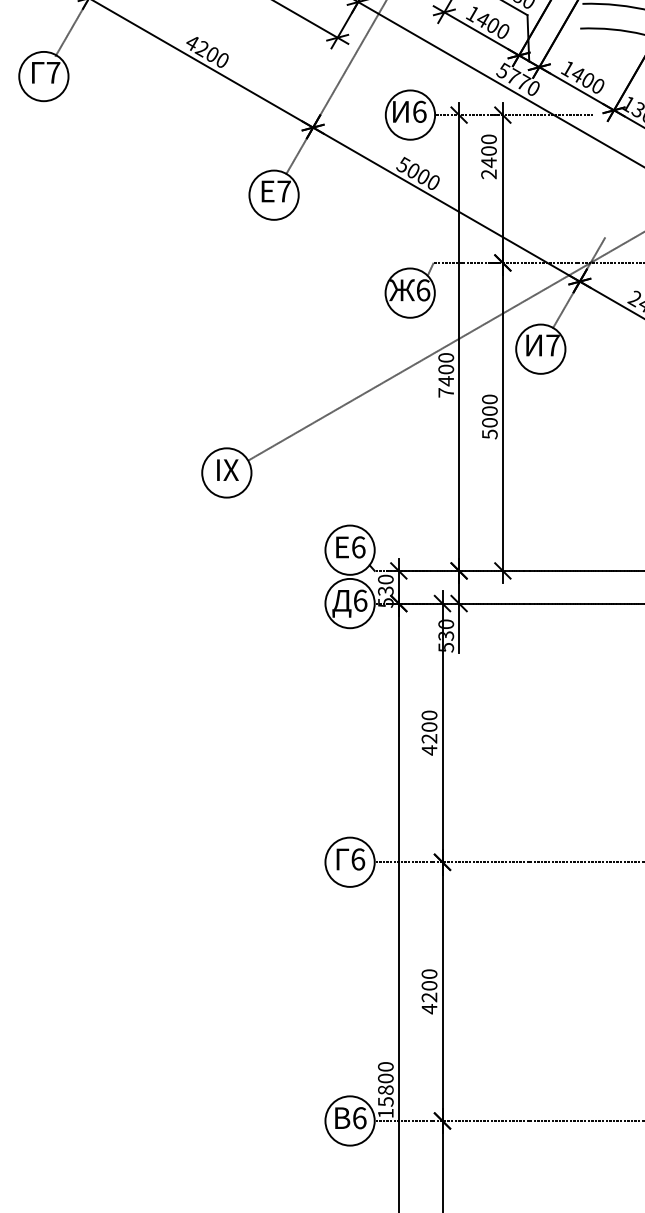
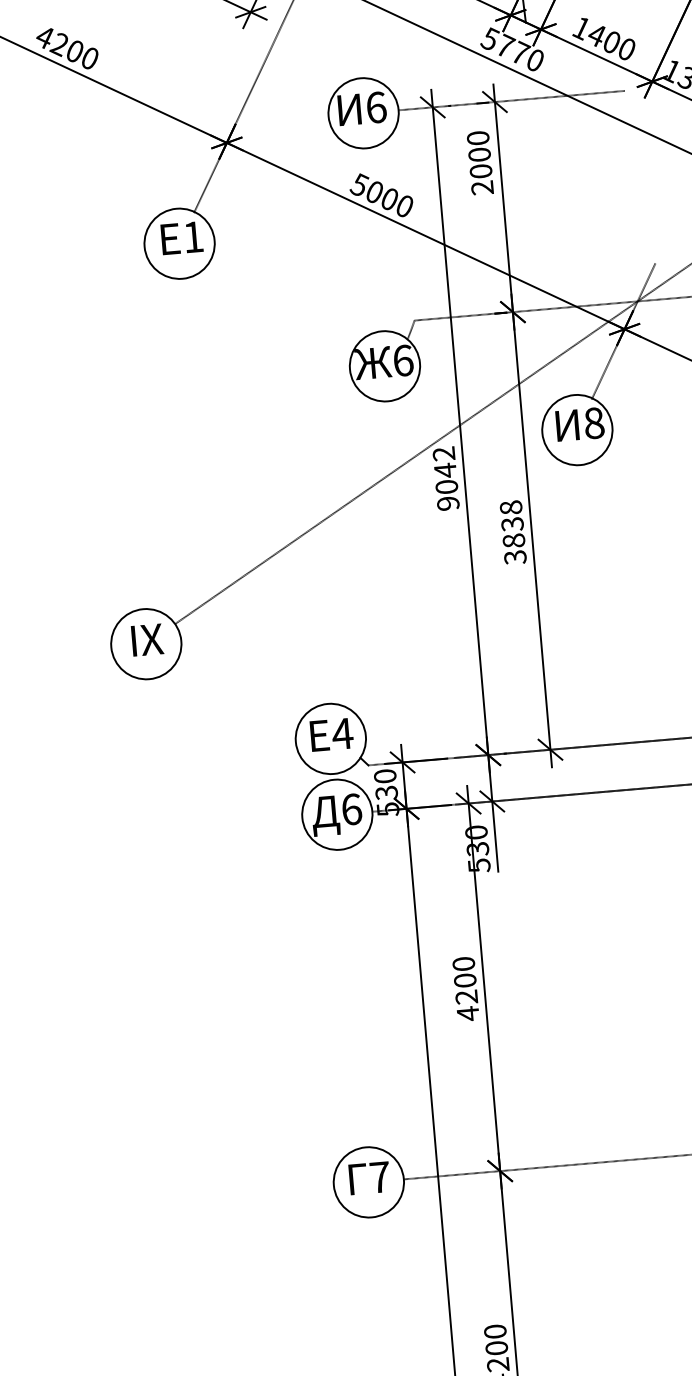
text: (488, 162) -> (480, 171), 2400 -> 2000
text: (283, 191) -> (192, 237), 7 -> 1
text: (552, 345) -> (593, 423), 7 -> 8
text: (446, 375) -> (446, 478), 7400 -> 9042
text: (489, 416) -> (512, 531), 5000 -> 3838
text: (358, 547) -> (342, 734), 6 -> 4
text: (358, 859) -> (380, 1177), 6 -> 7

